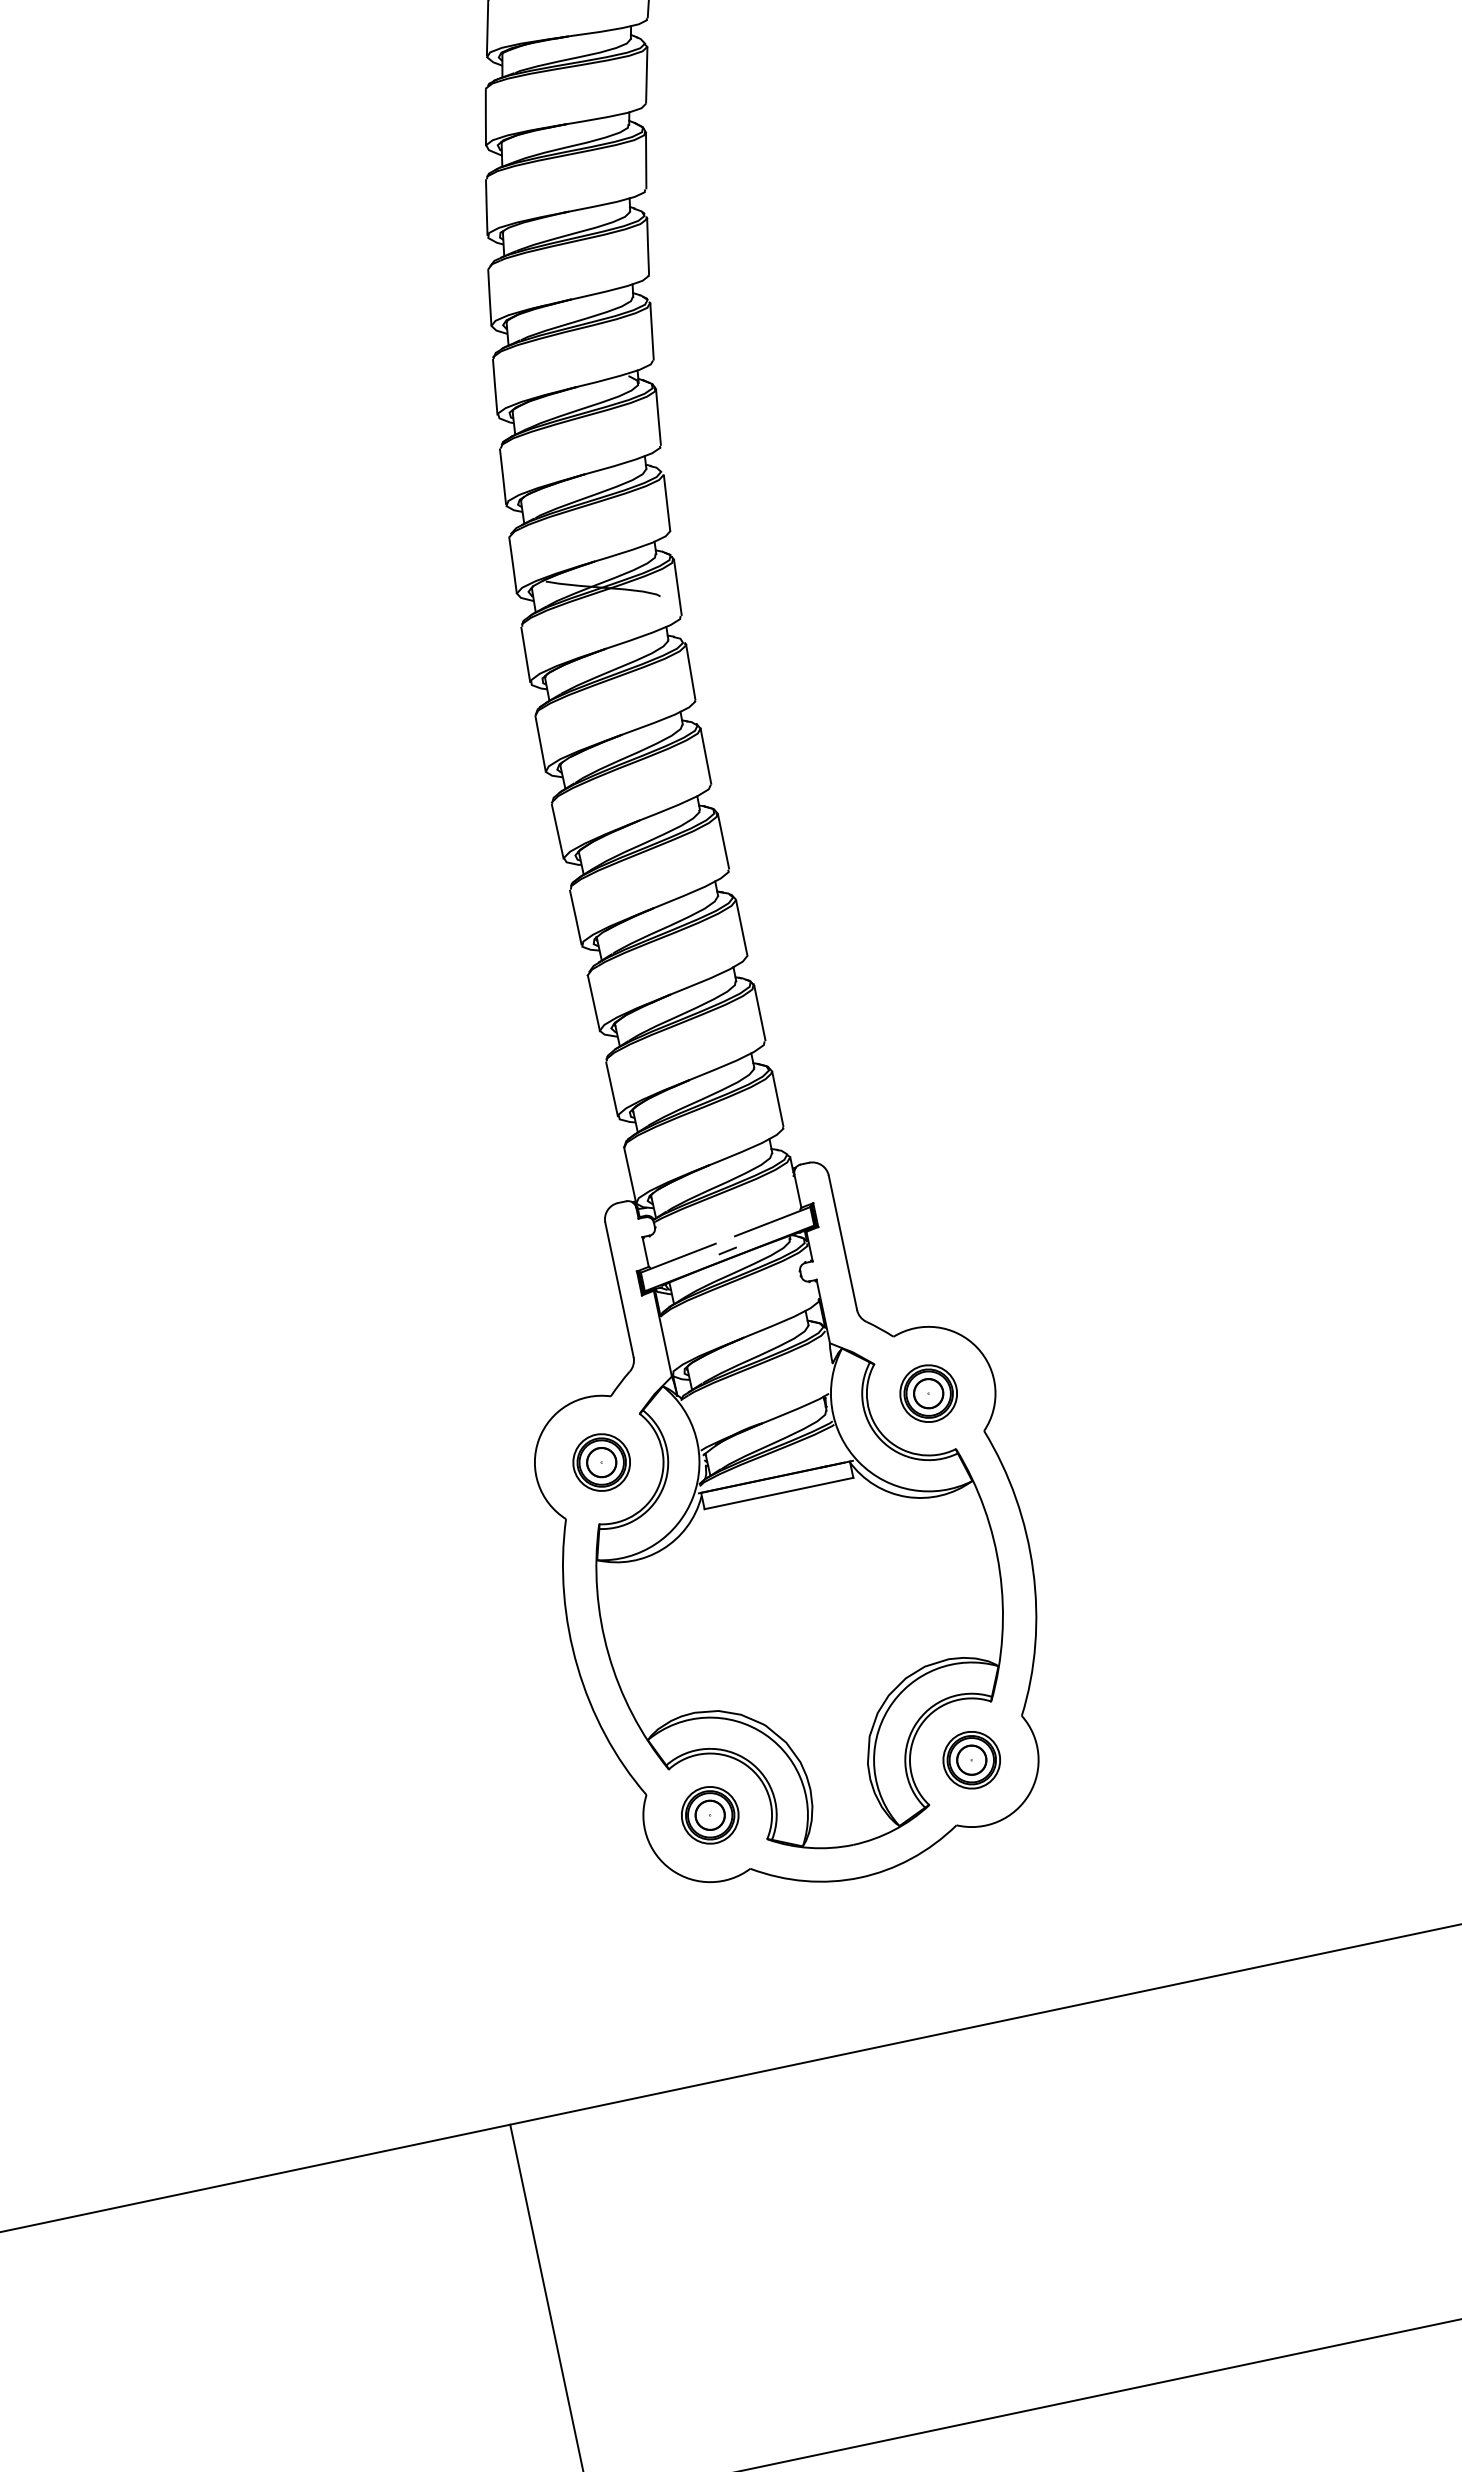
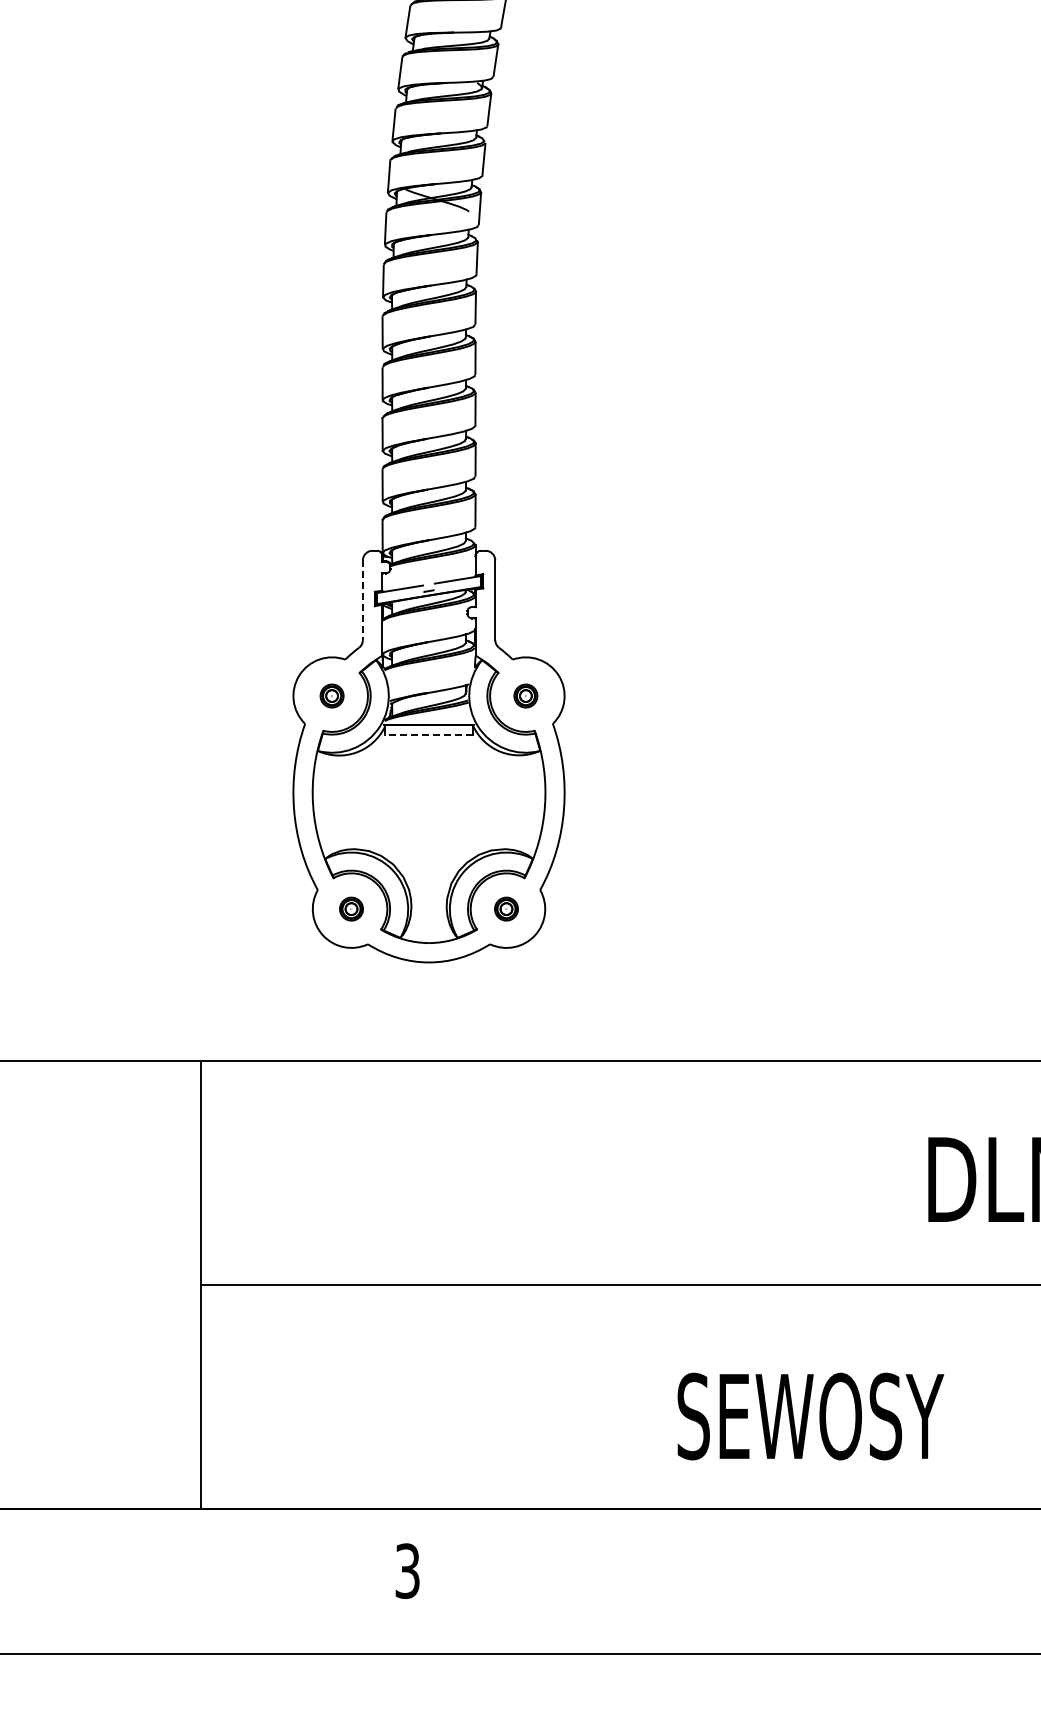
line: (618, 1290) -> (362, 600), solid -> dashed
part: (927, 1392) -> (525, 695), size x0.7
part: (600, 1461) -> (331, 695), size x0.7
line: (777, 1493) -> (428, 734), solid -> dashed
part: (971, 1759) -> (506, 908), size x0.7
part: (709, 1814) -> (351, 908), size x0.7

